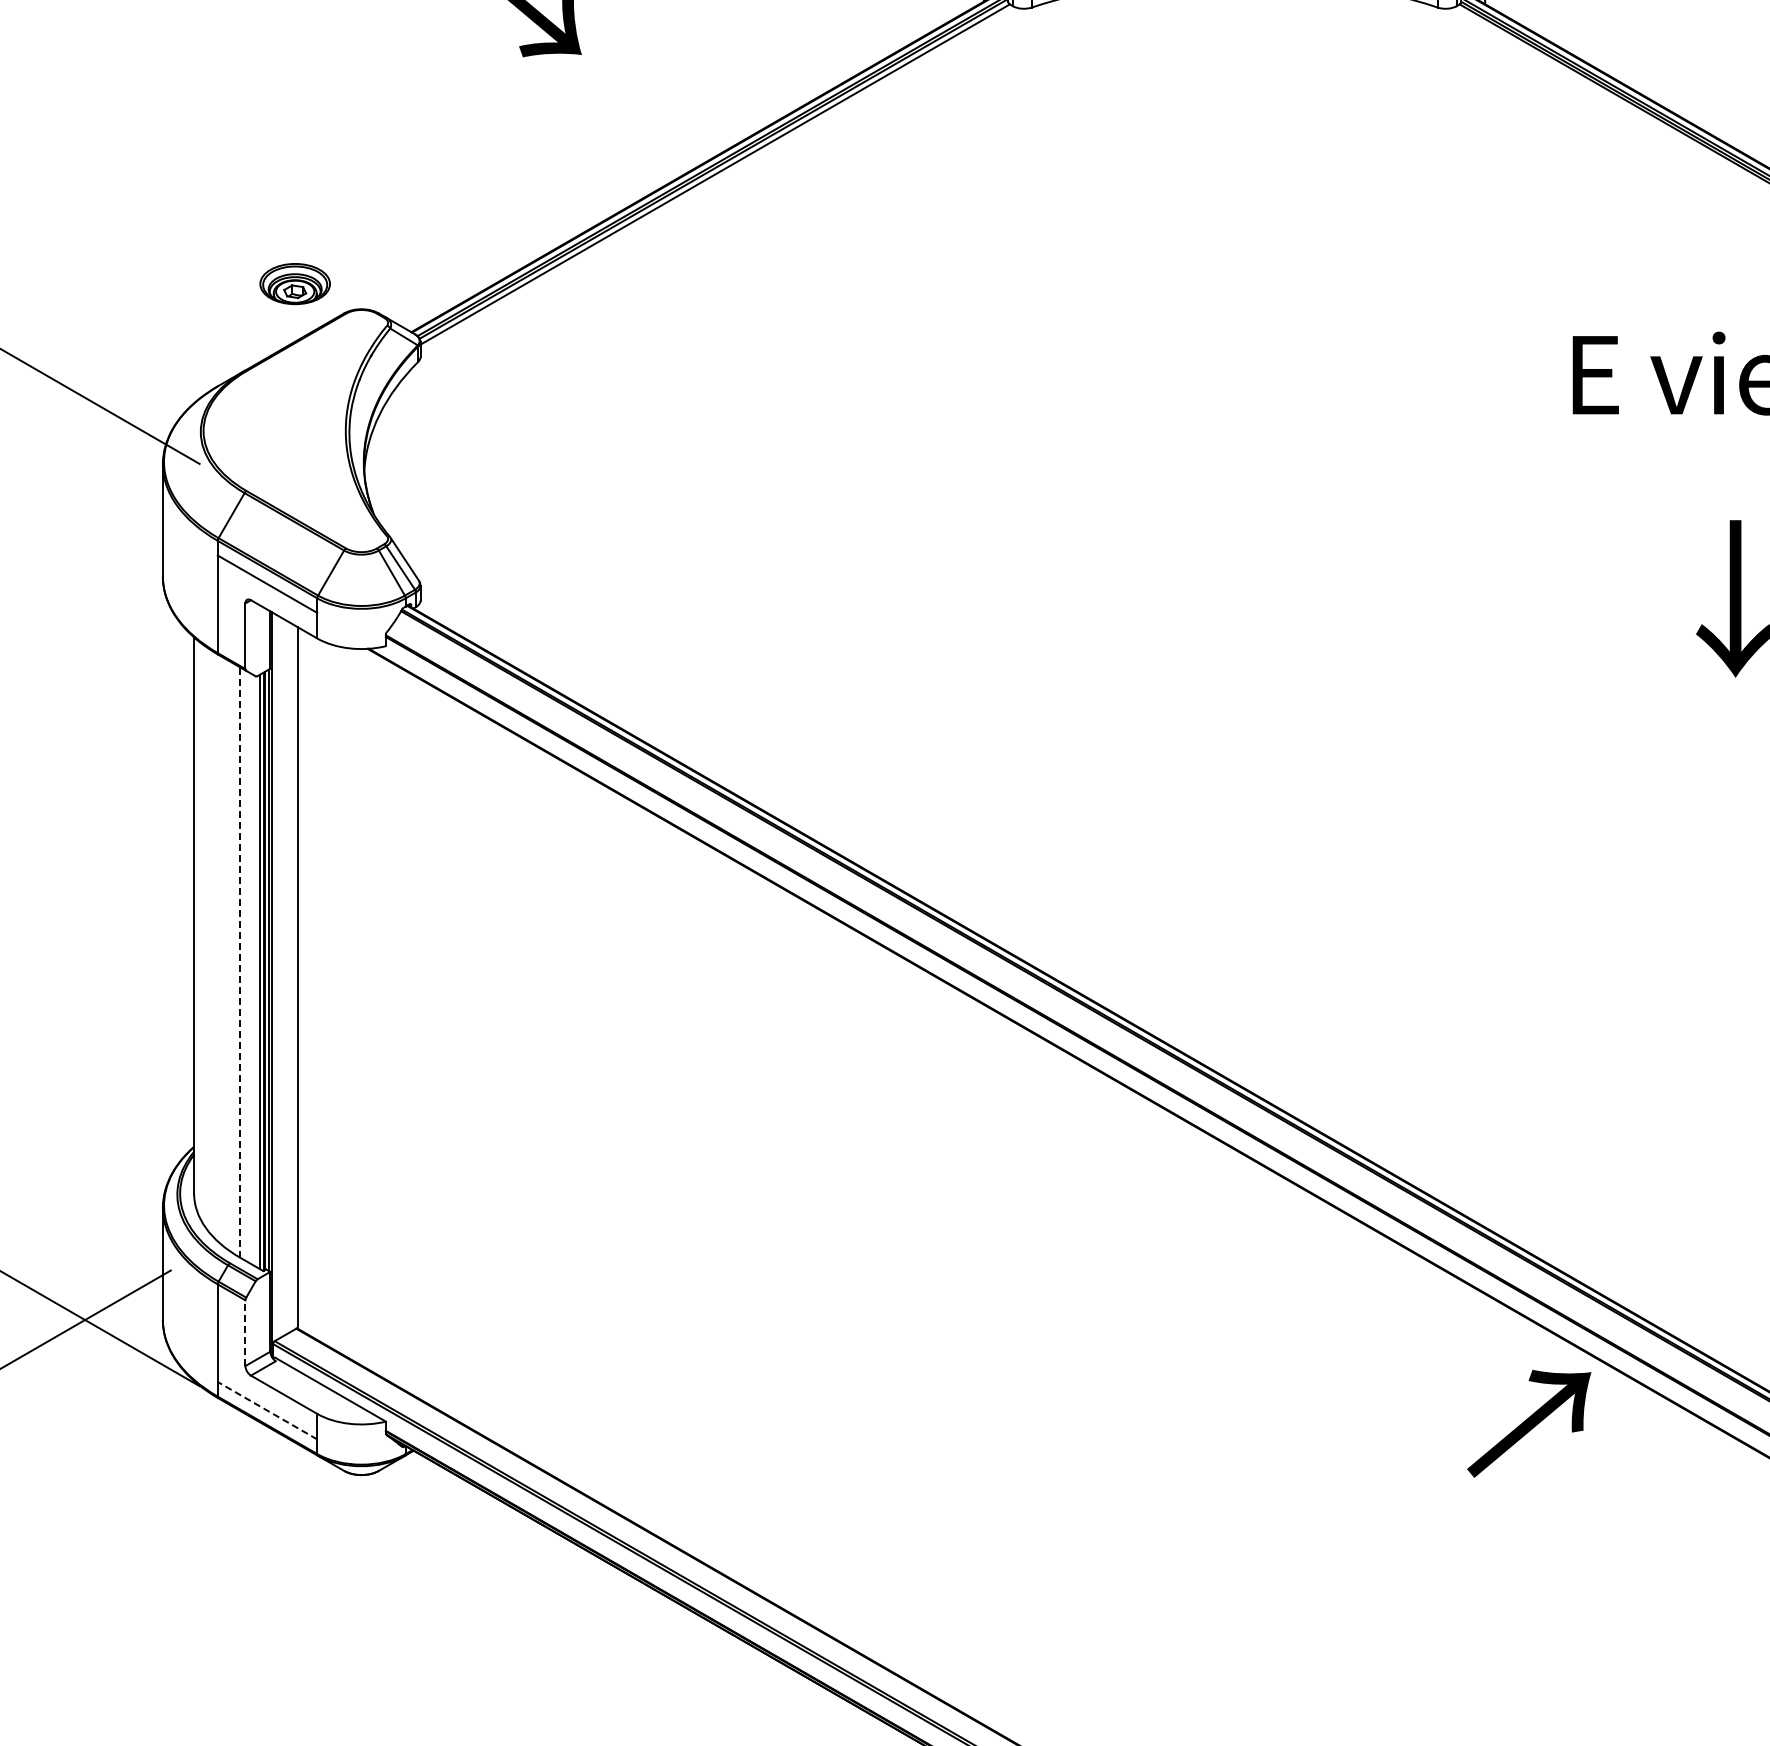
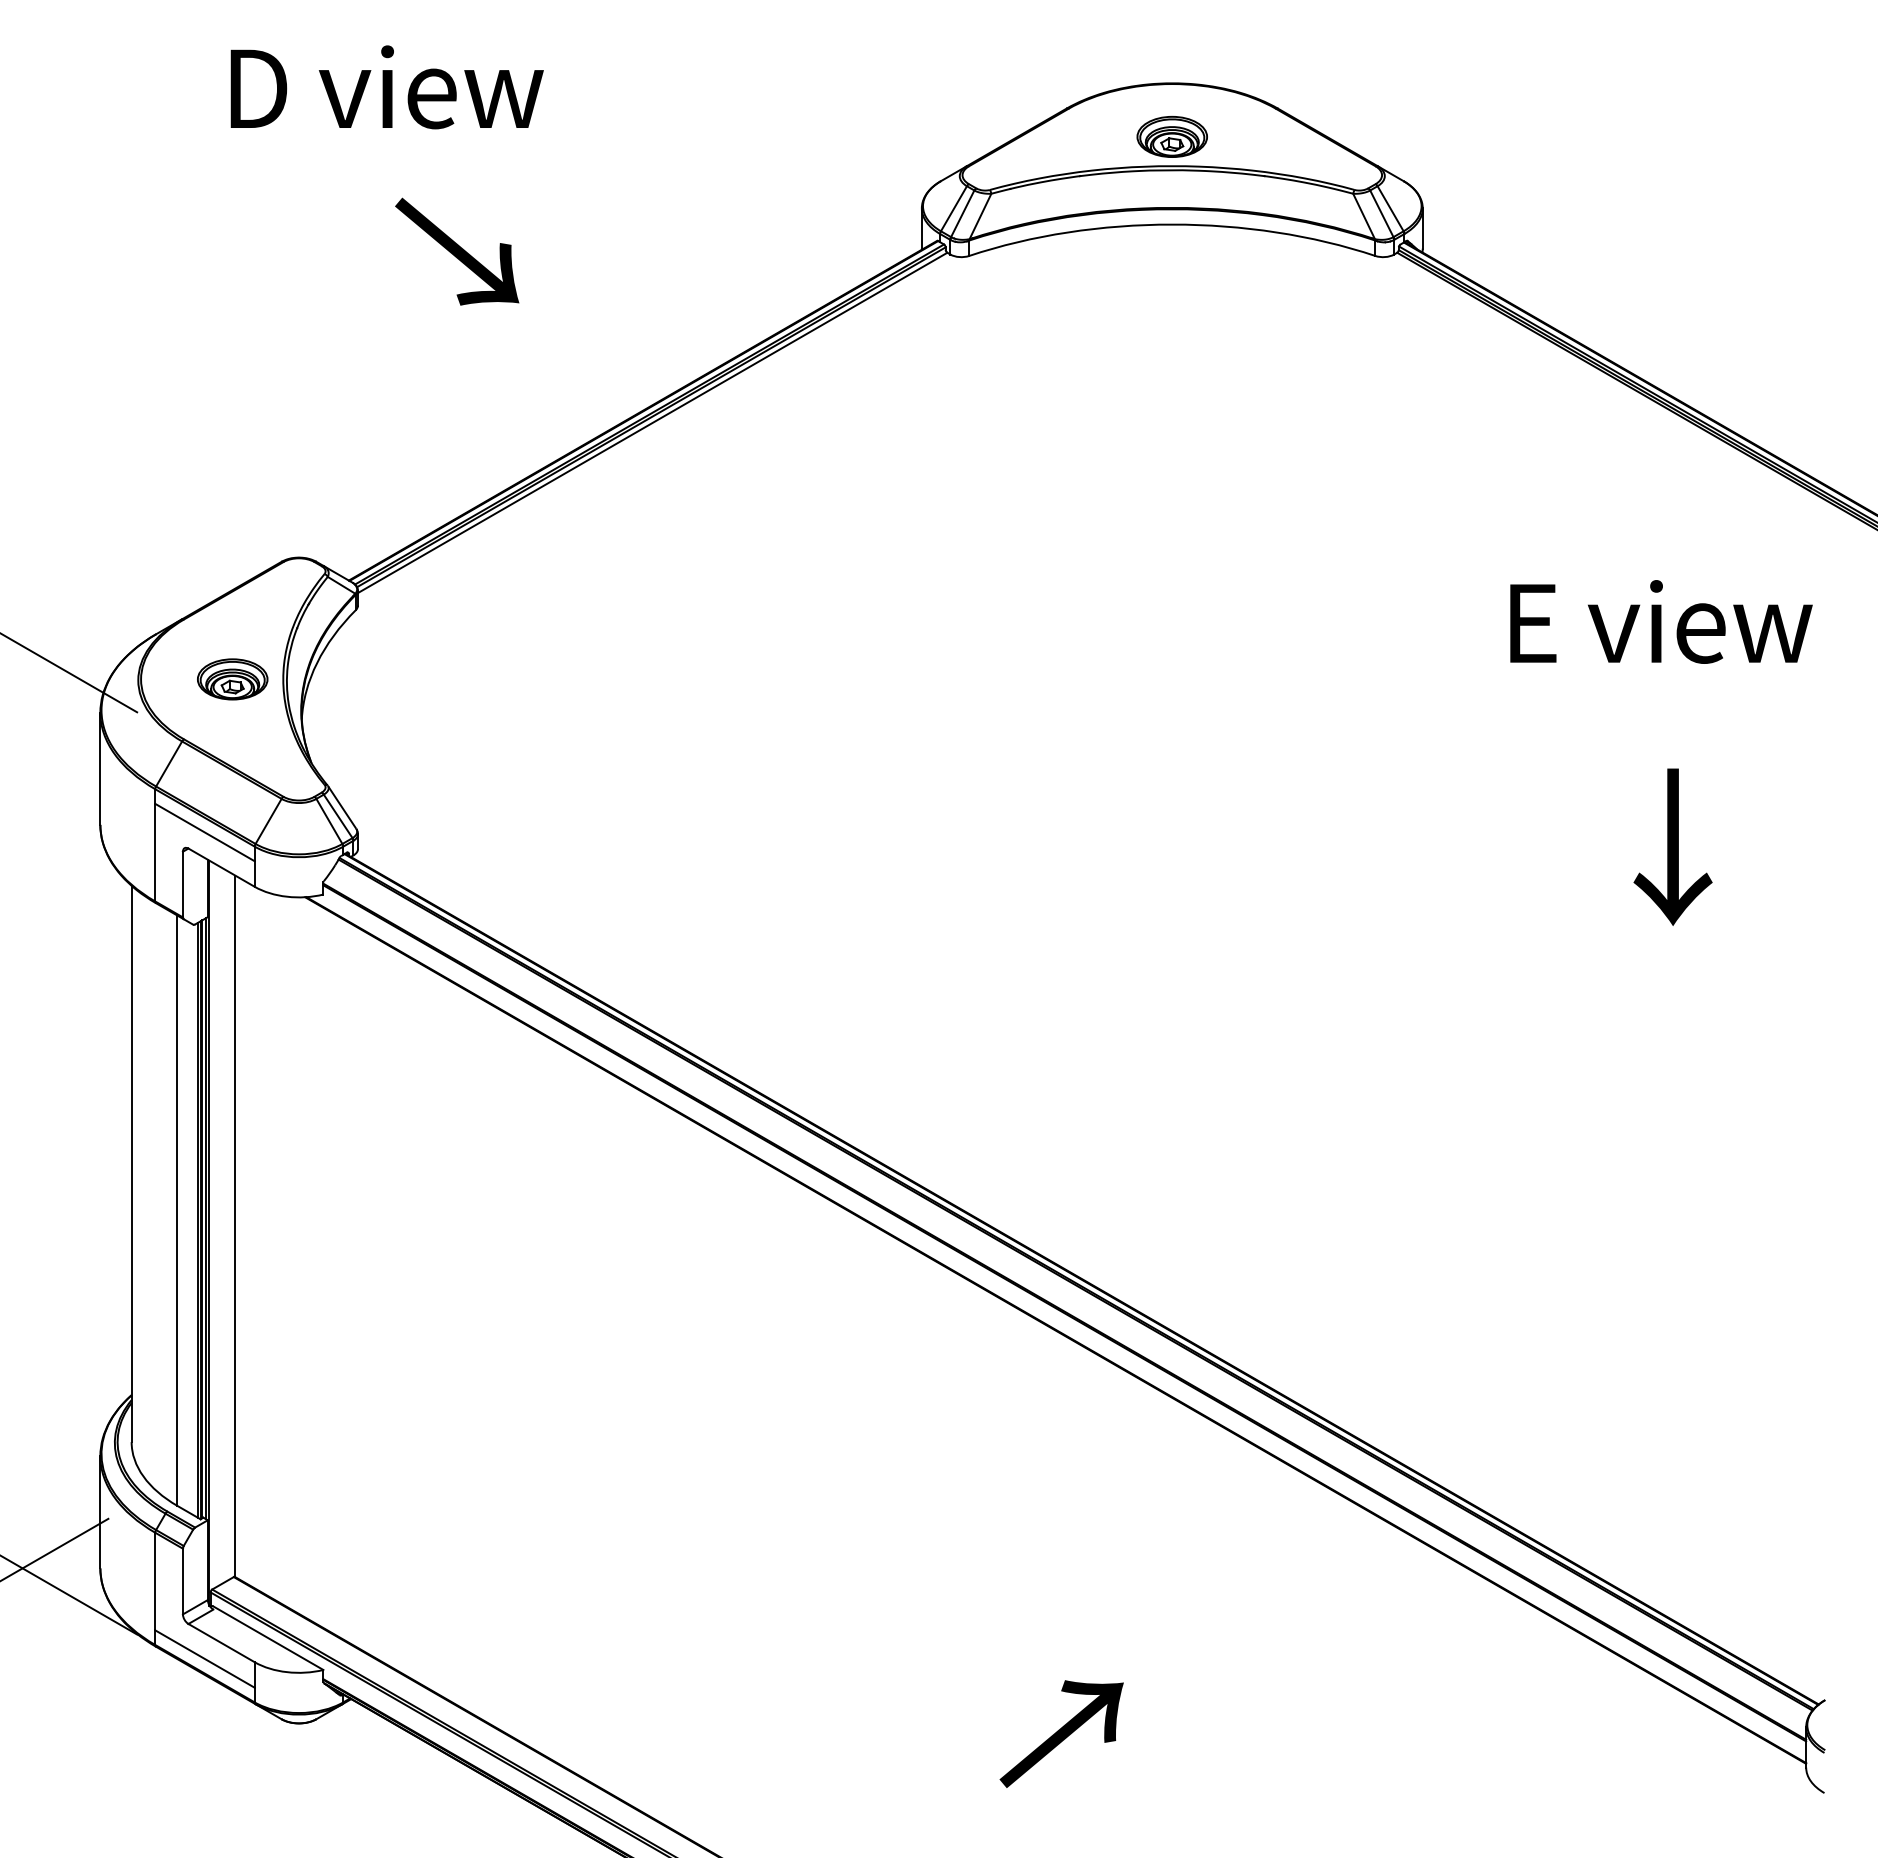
part: (295, 284) -> (232, 679), moved
line: (240, 962) -> (177, 1210), dashed -> solid
line: (245, 1333) -> (182, 1581), dashed -> solid
line: (267, 1410) -> (204, 1658), dashed -> solid
text: (1529, 1423) -> (1061, 1733), moved

